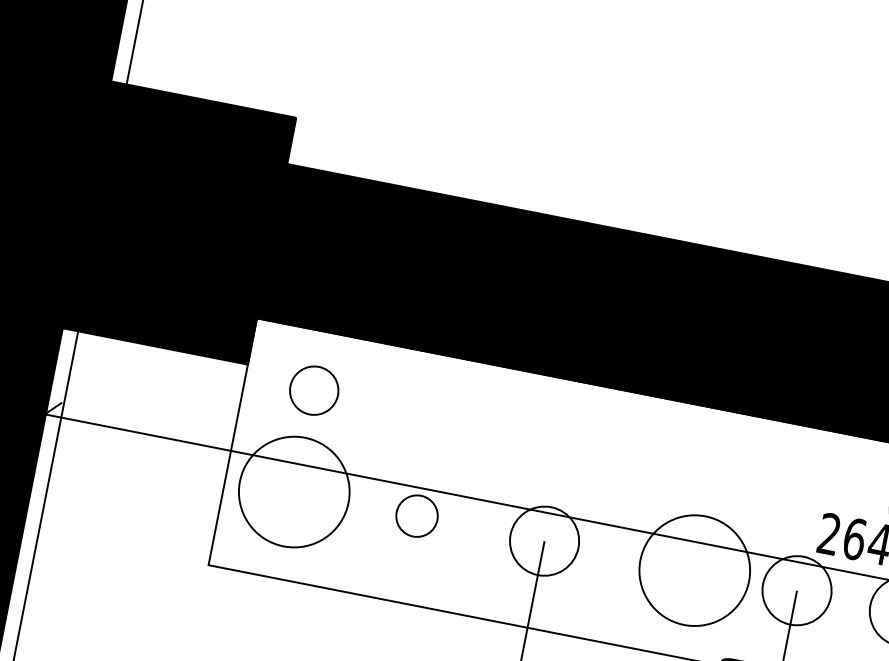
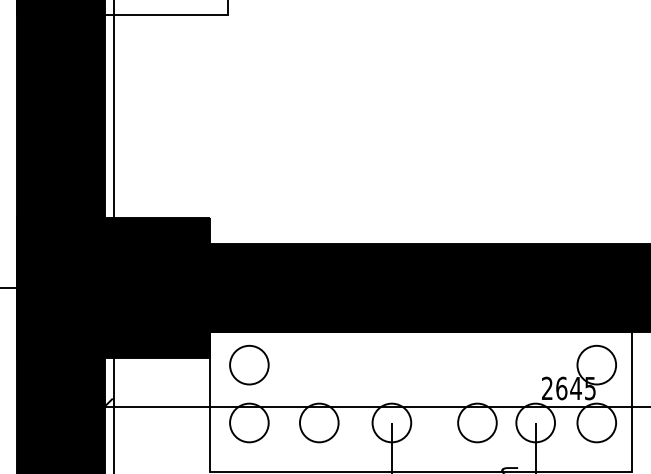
circle: (314, 391) -> (249, 365), size x1.43
circle: (294, 491) -> (249, 422), size x0.62
circle: (415, 515) -> (318, 422), size x1.67
circle: (695, 569) -> (477, 422), size x0.62

